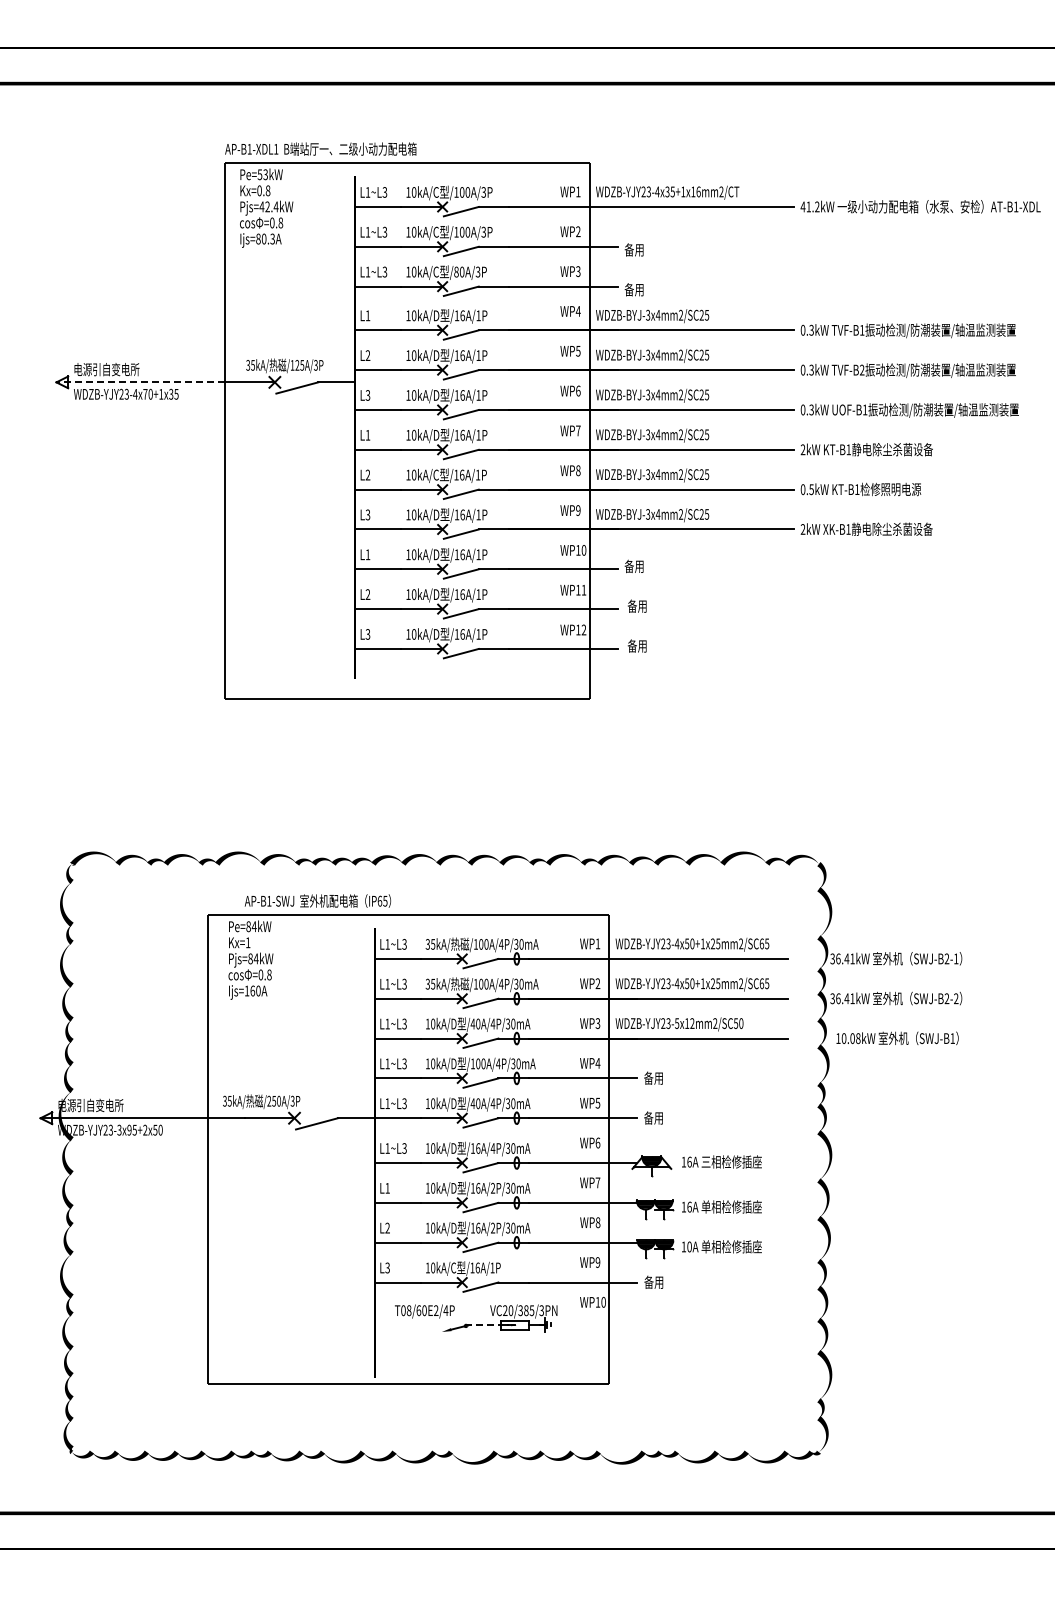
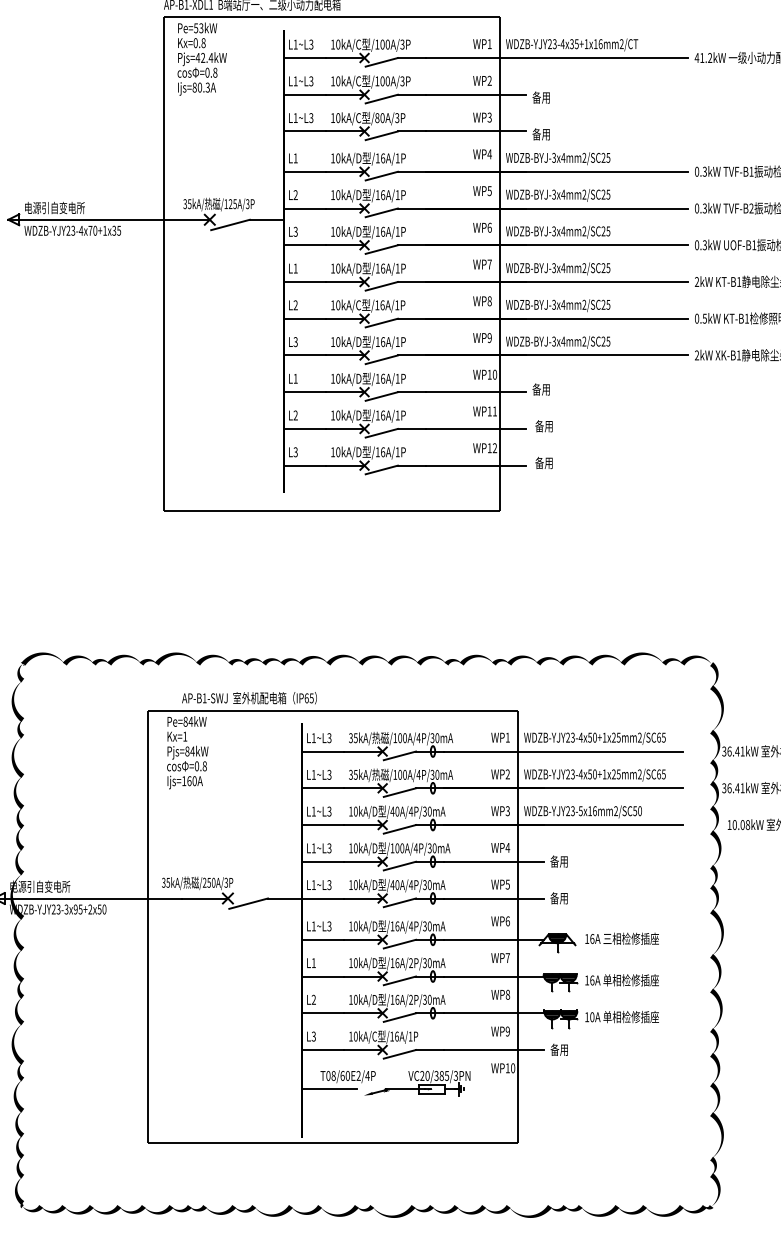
line: (140, 382) -> (85, 219), dashed -> solid
text: (692, 1023) -> (595, 811), WDZB-YJY23-5x12mm2/SC50 -> WDZB-YJY23-5x16mm2/SC50
line: (404, 1325) -> (329, 1089), added
line: (483, 1325) -> (402, 1089), dashed -> solid

